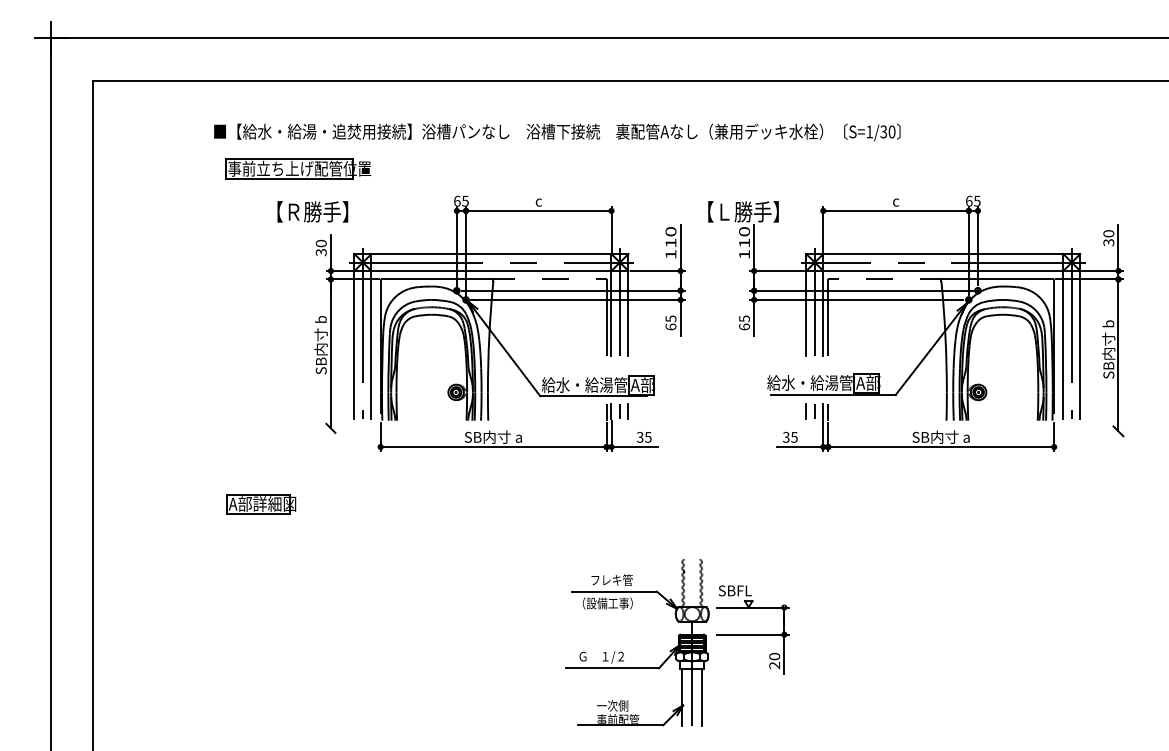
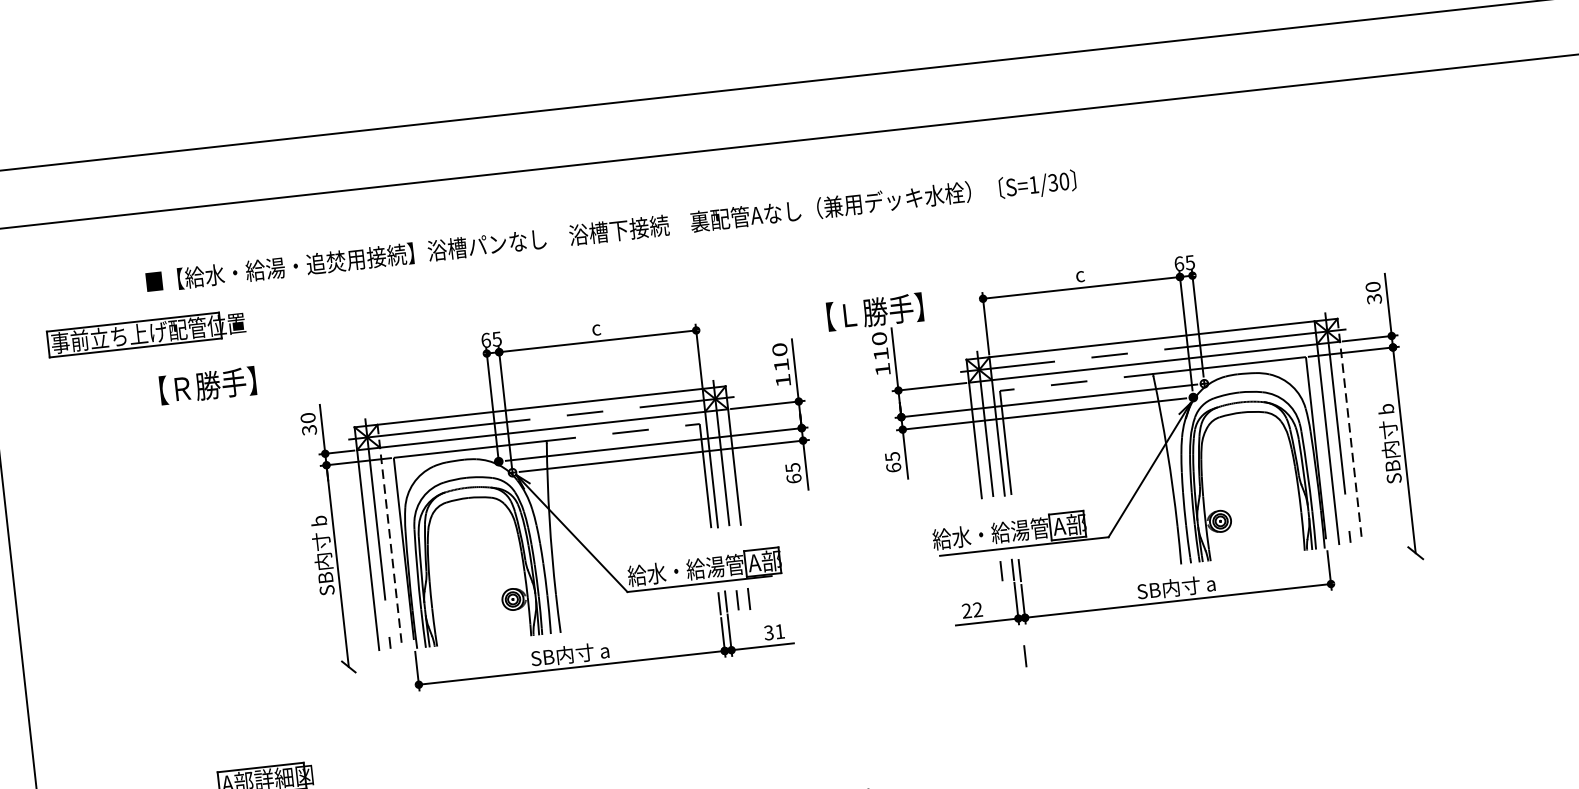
part: (298, 168) -> (146, 332), moved
text: (312, 211) -> (207, 385), moved
line: (371, 336) -> (390, 536), solid -> dashed
line: (1080, 336) -> (1350, 430), solid -> dashed
line: (805, 411) -> (1024, 656), moved
text: (790, 436) -> (972, 609), 35 -> 22
text: (648, 437) -> (780, 631), 35 -> 31

